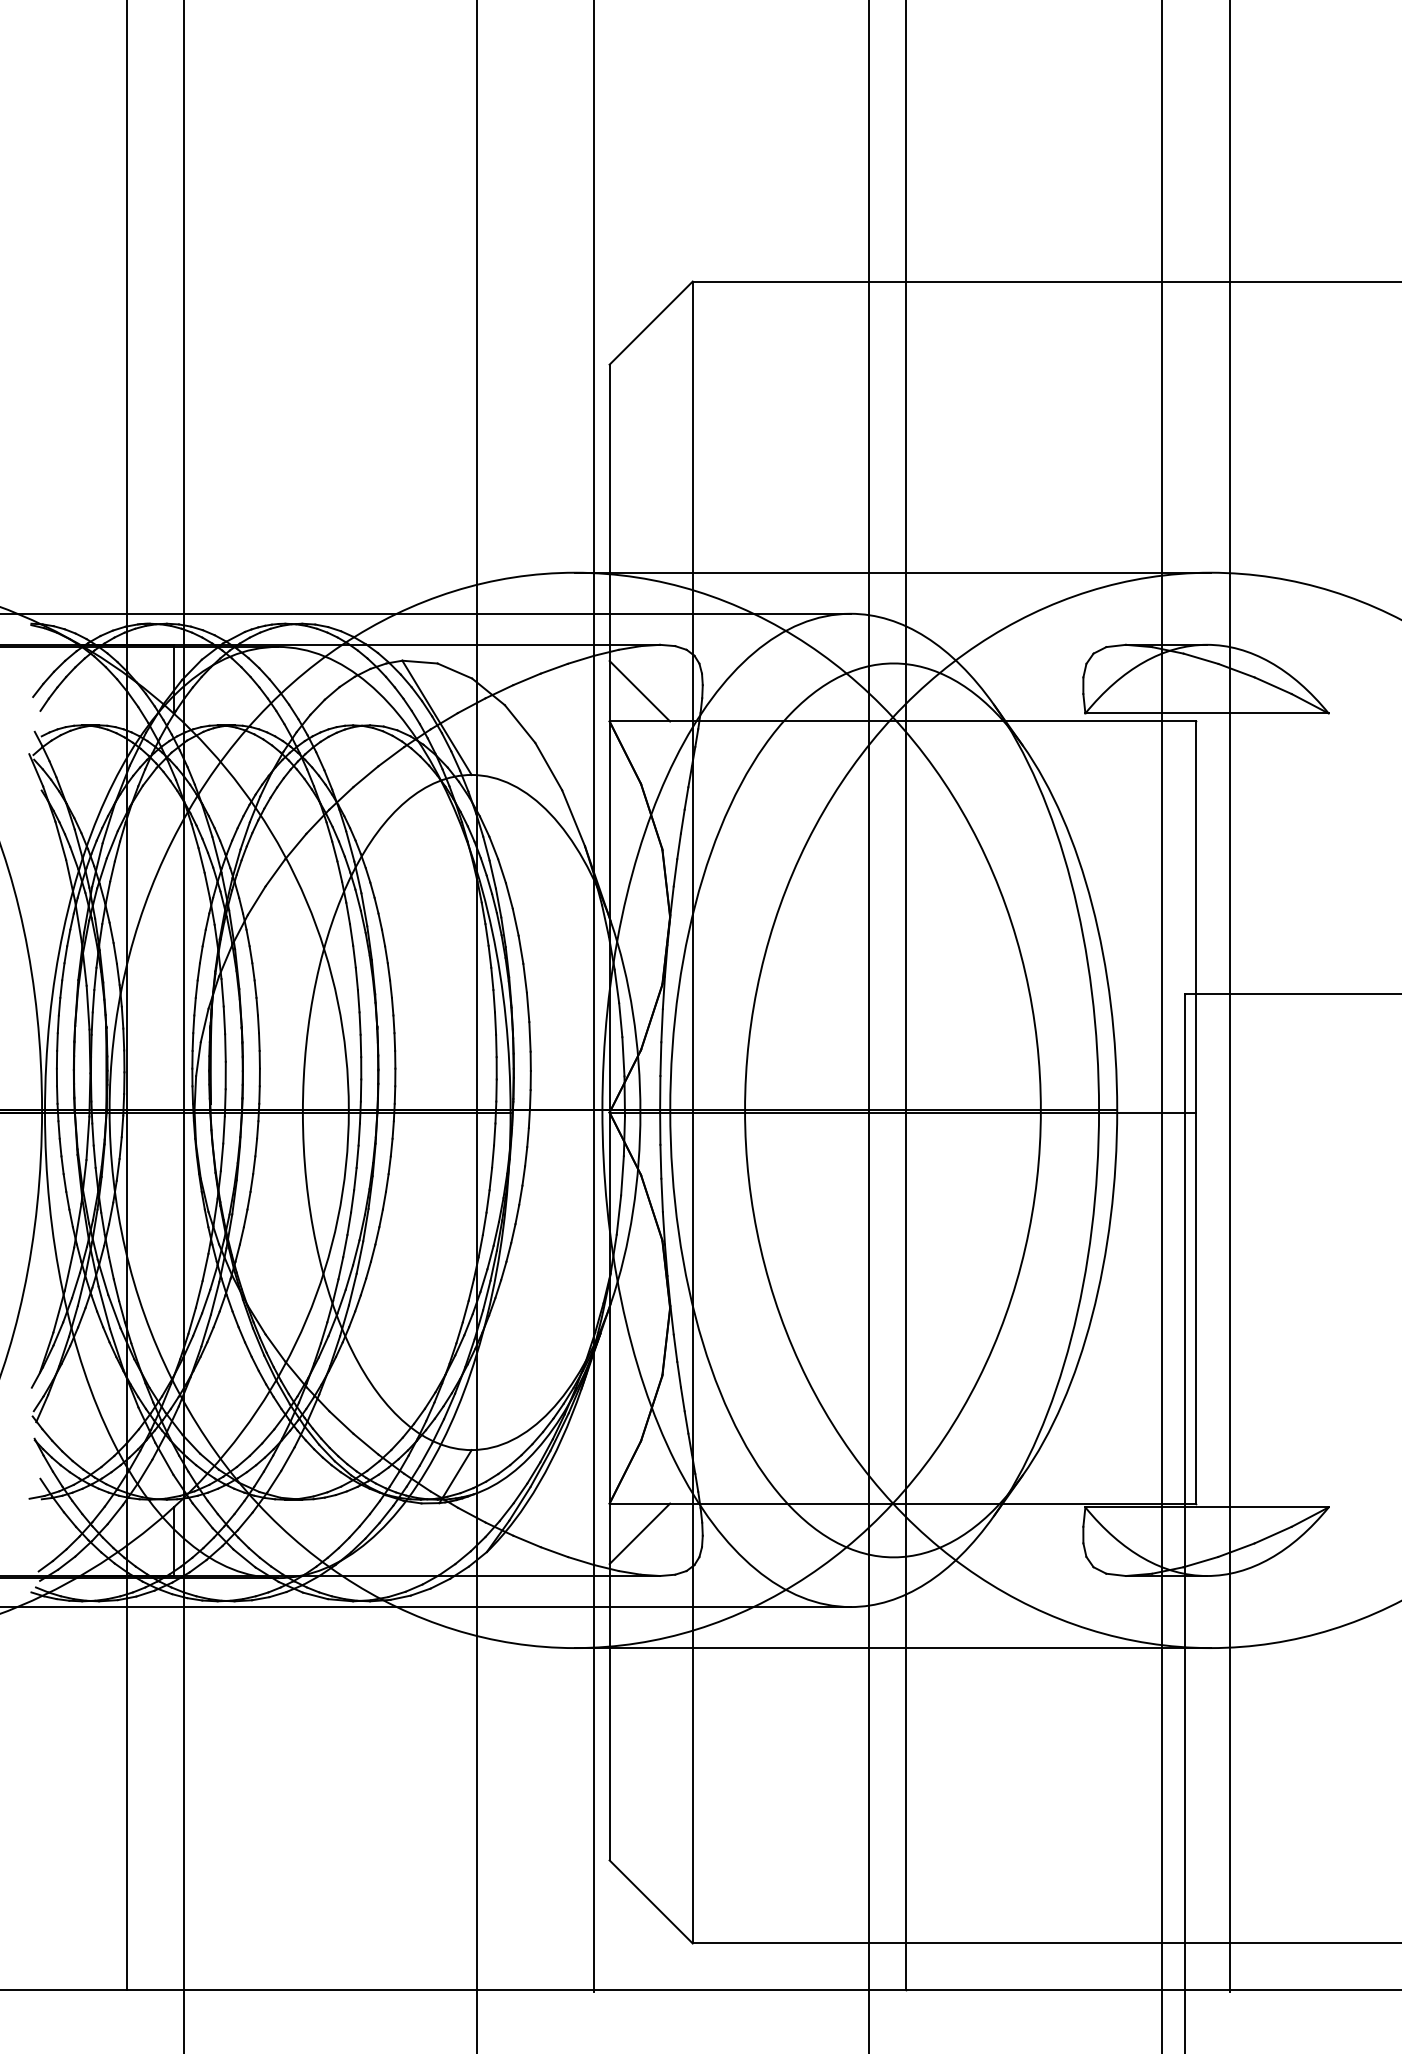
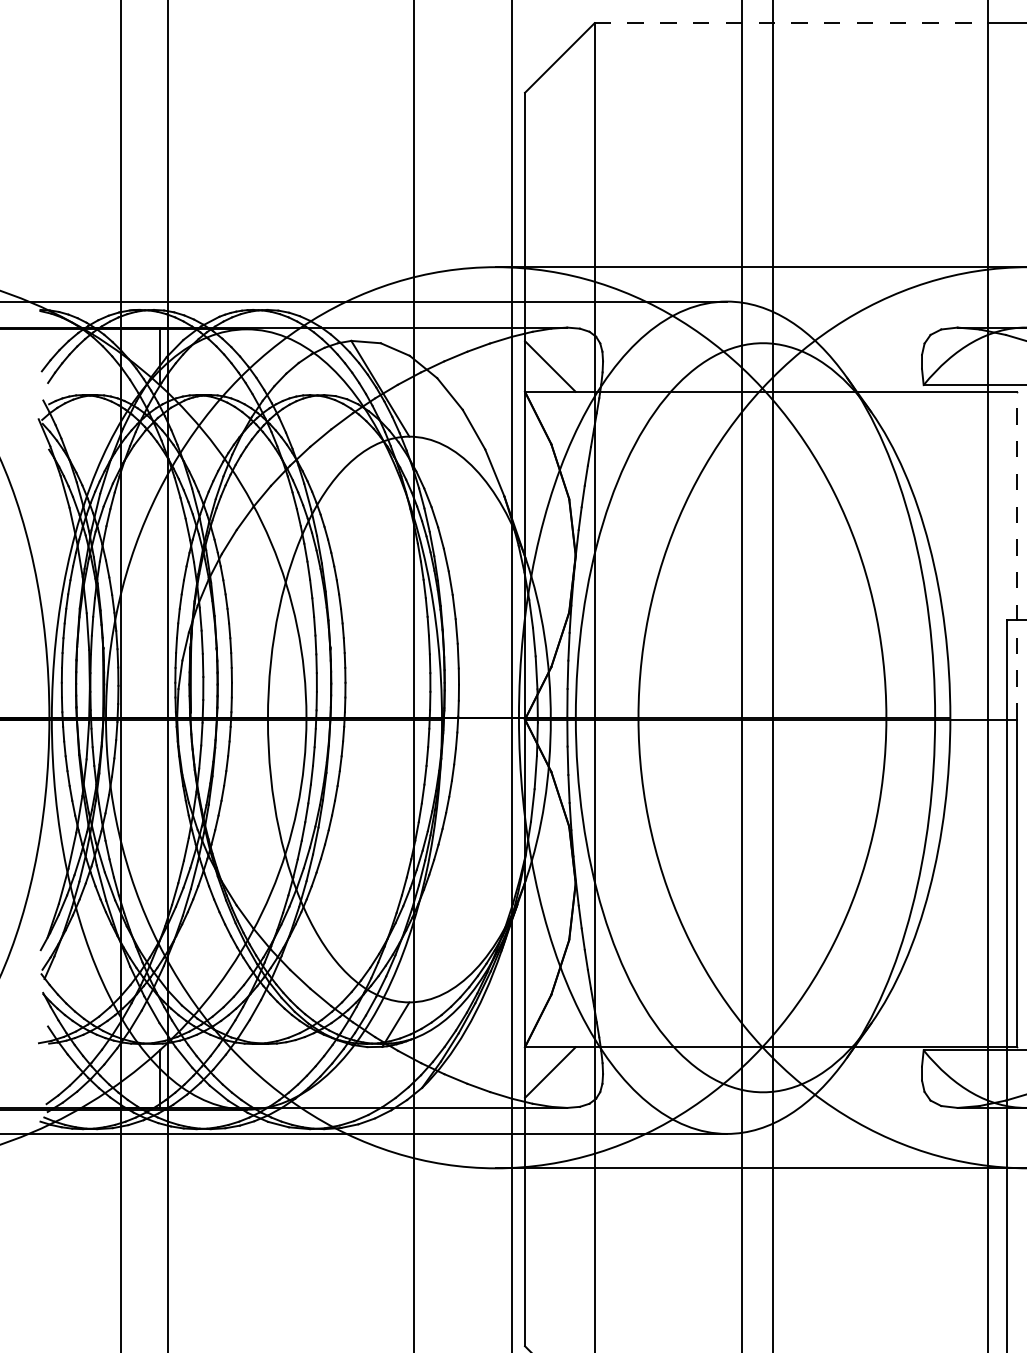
line: (927, 281) -> (791, 23), solid -> dashed
line: (1196, 917) -> (1016, 556), solid -> dashed

